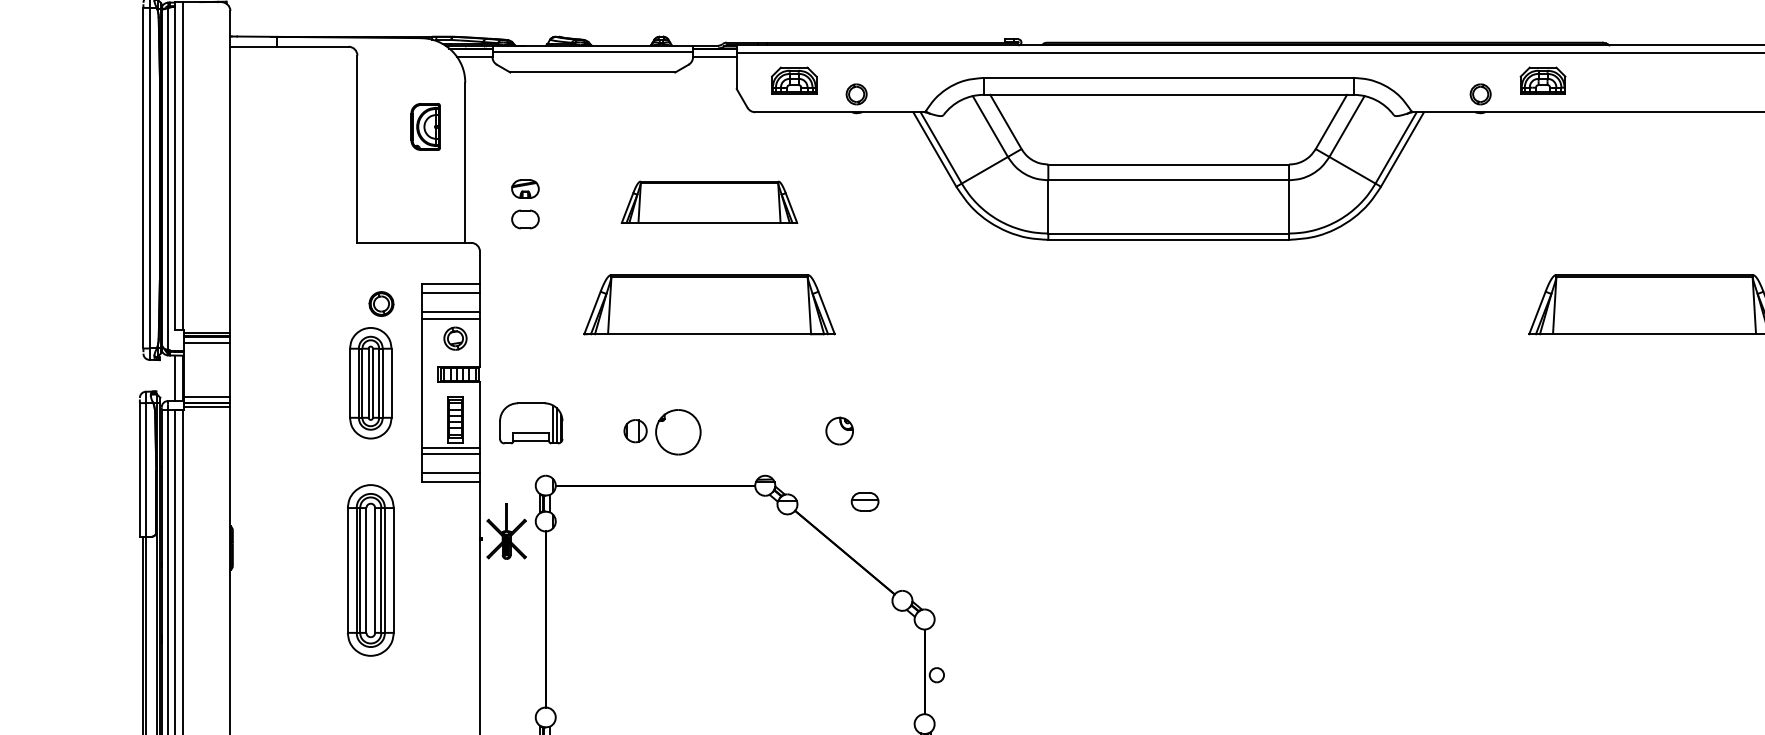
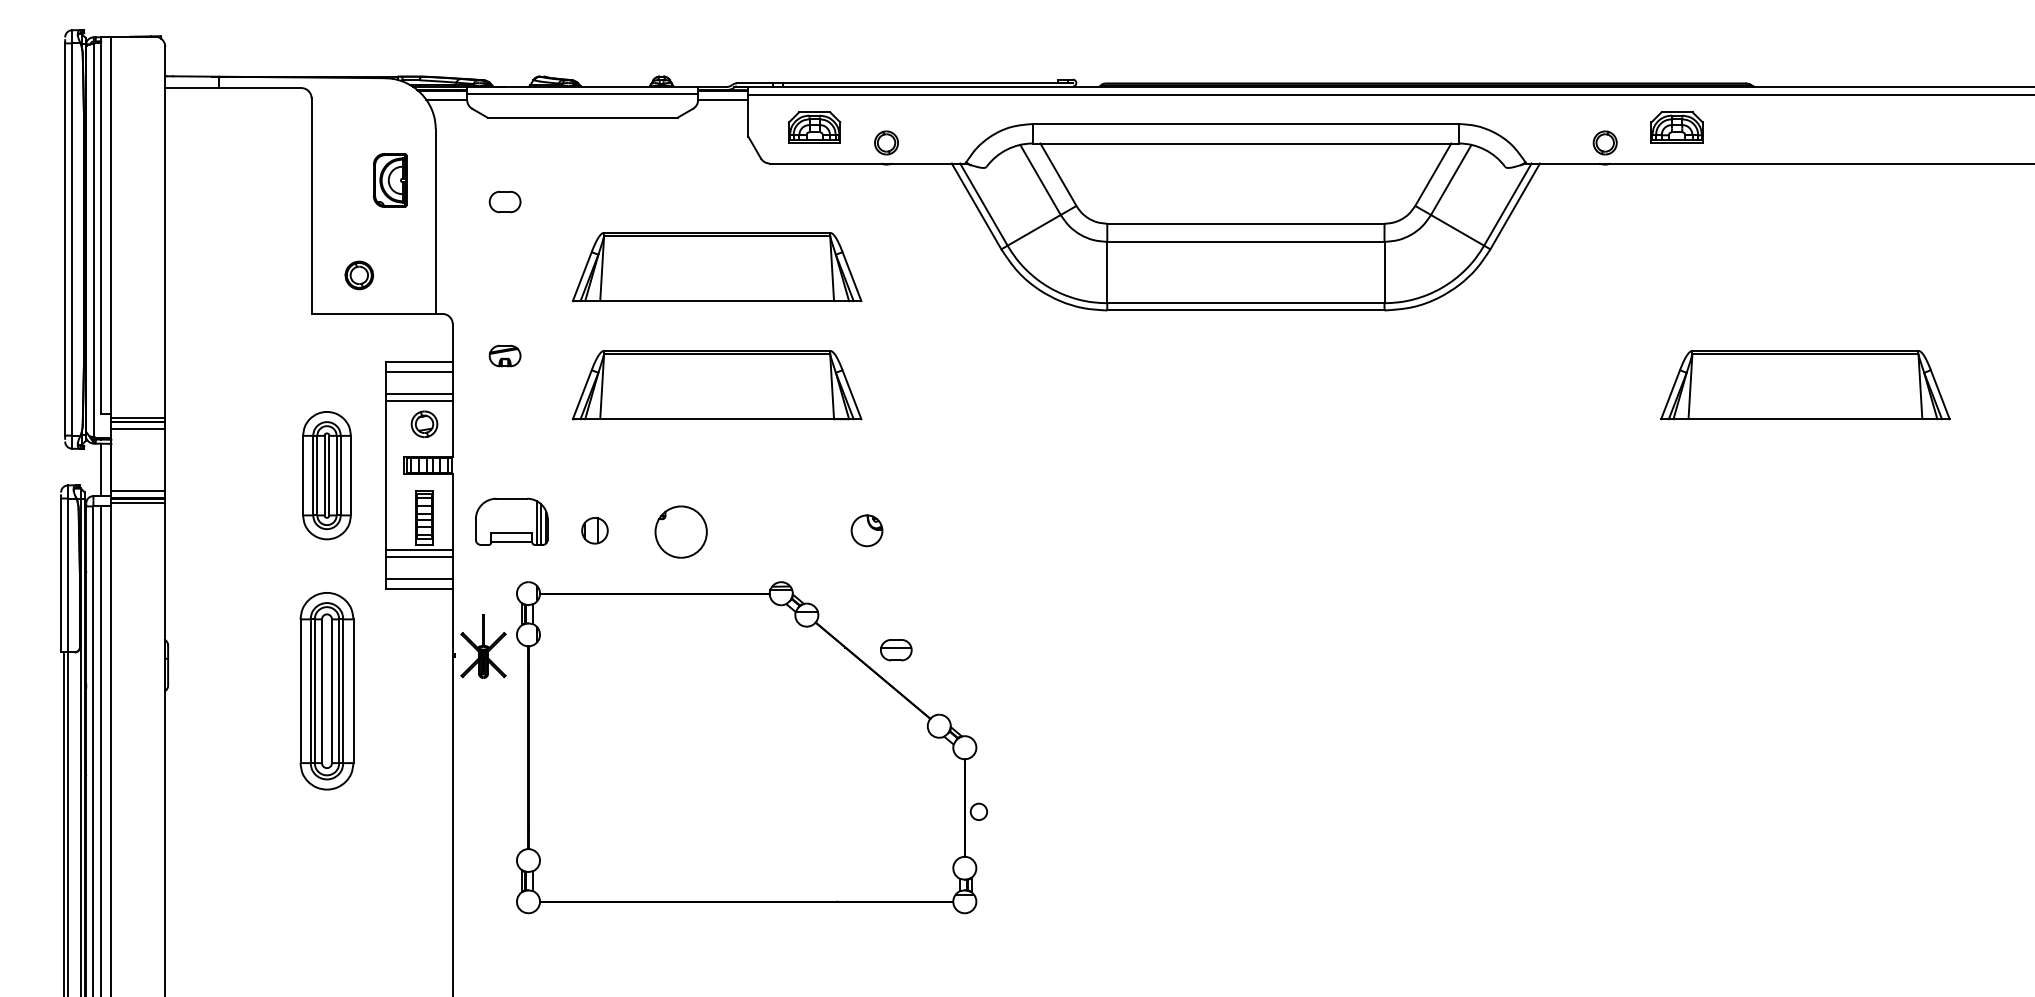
part: (524, 188) -> (504, 355), moved
part: (709, 202) -> (716, 267), size x1.43
part: (524, 219) -> (504, 201), moved
part: (381, 304) -> (359, 275), moved
part: (635, 430) -> (594, 530), moved
part: (865, 502) -> (896, 650), moved

